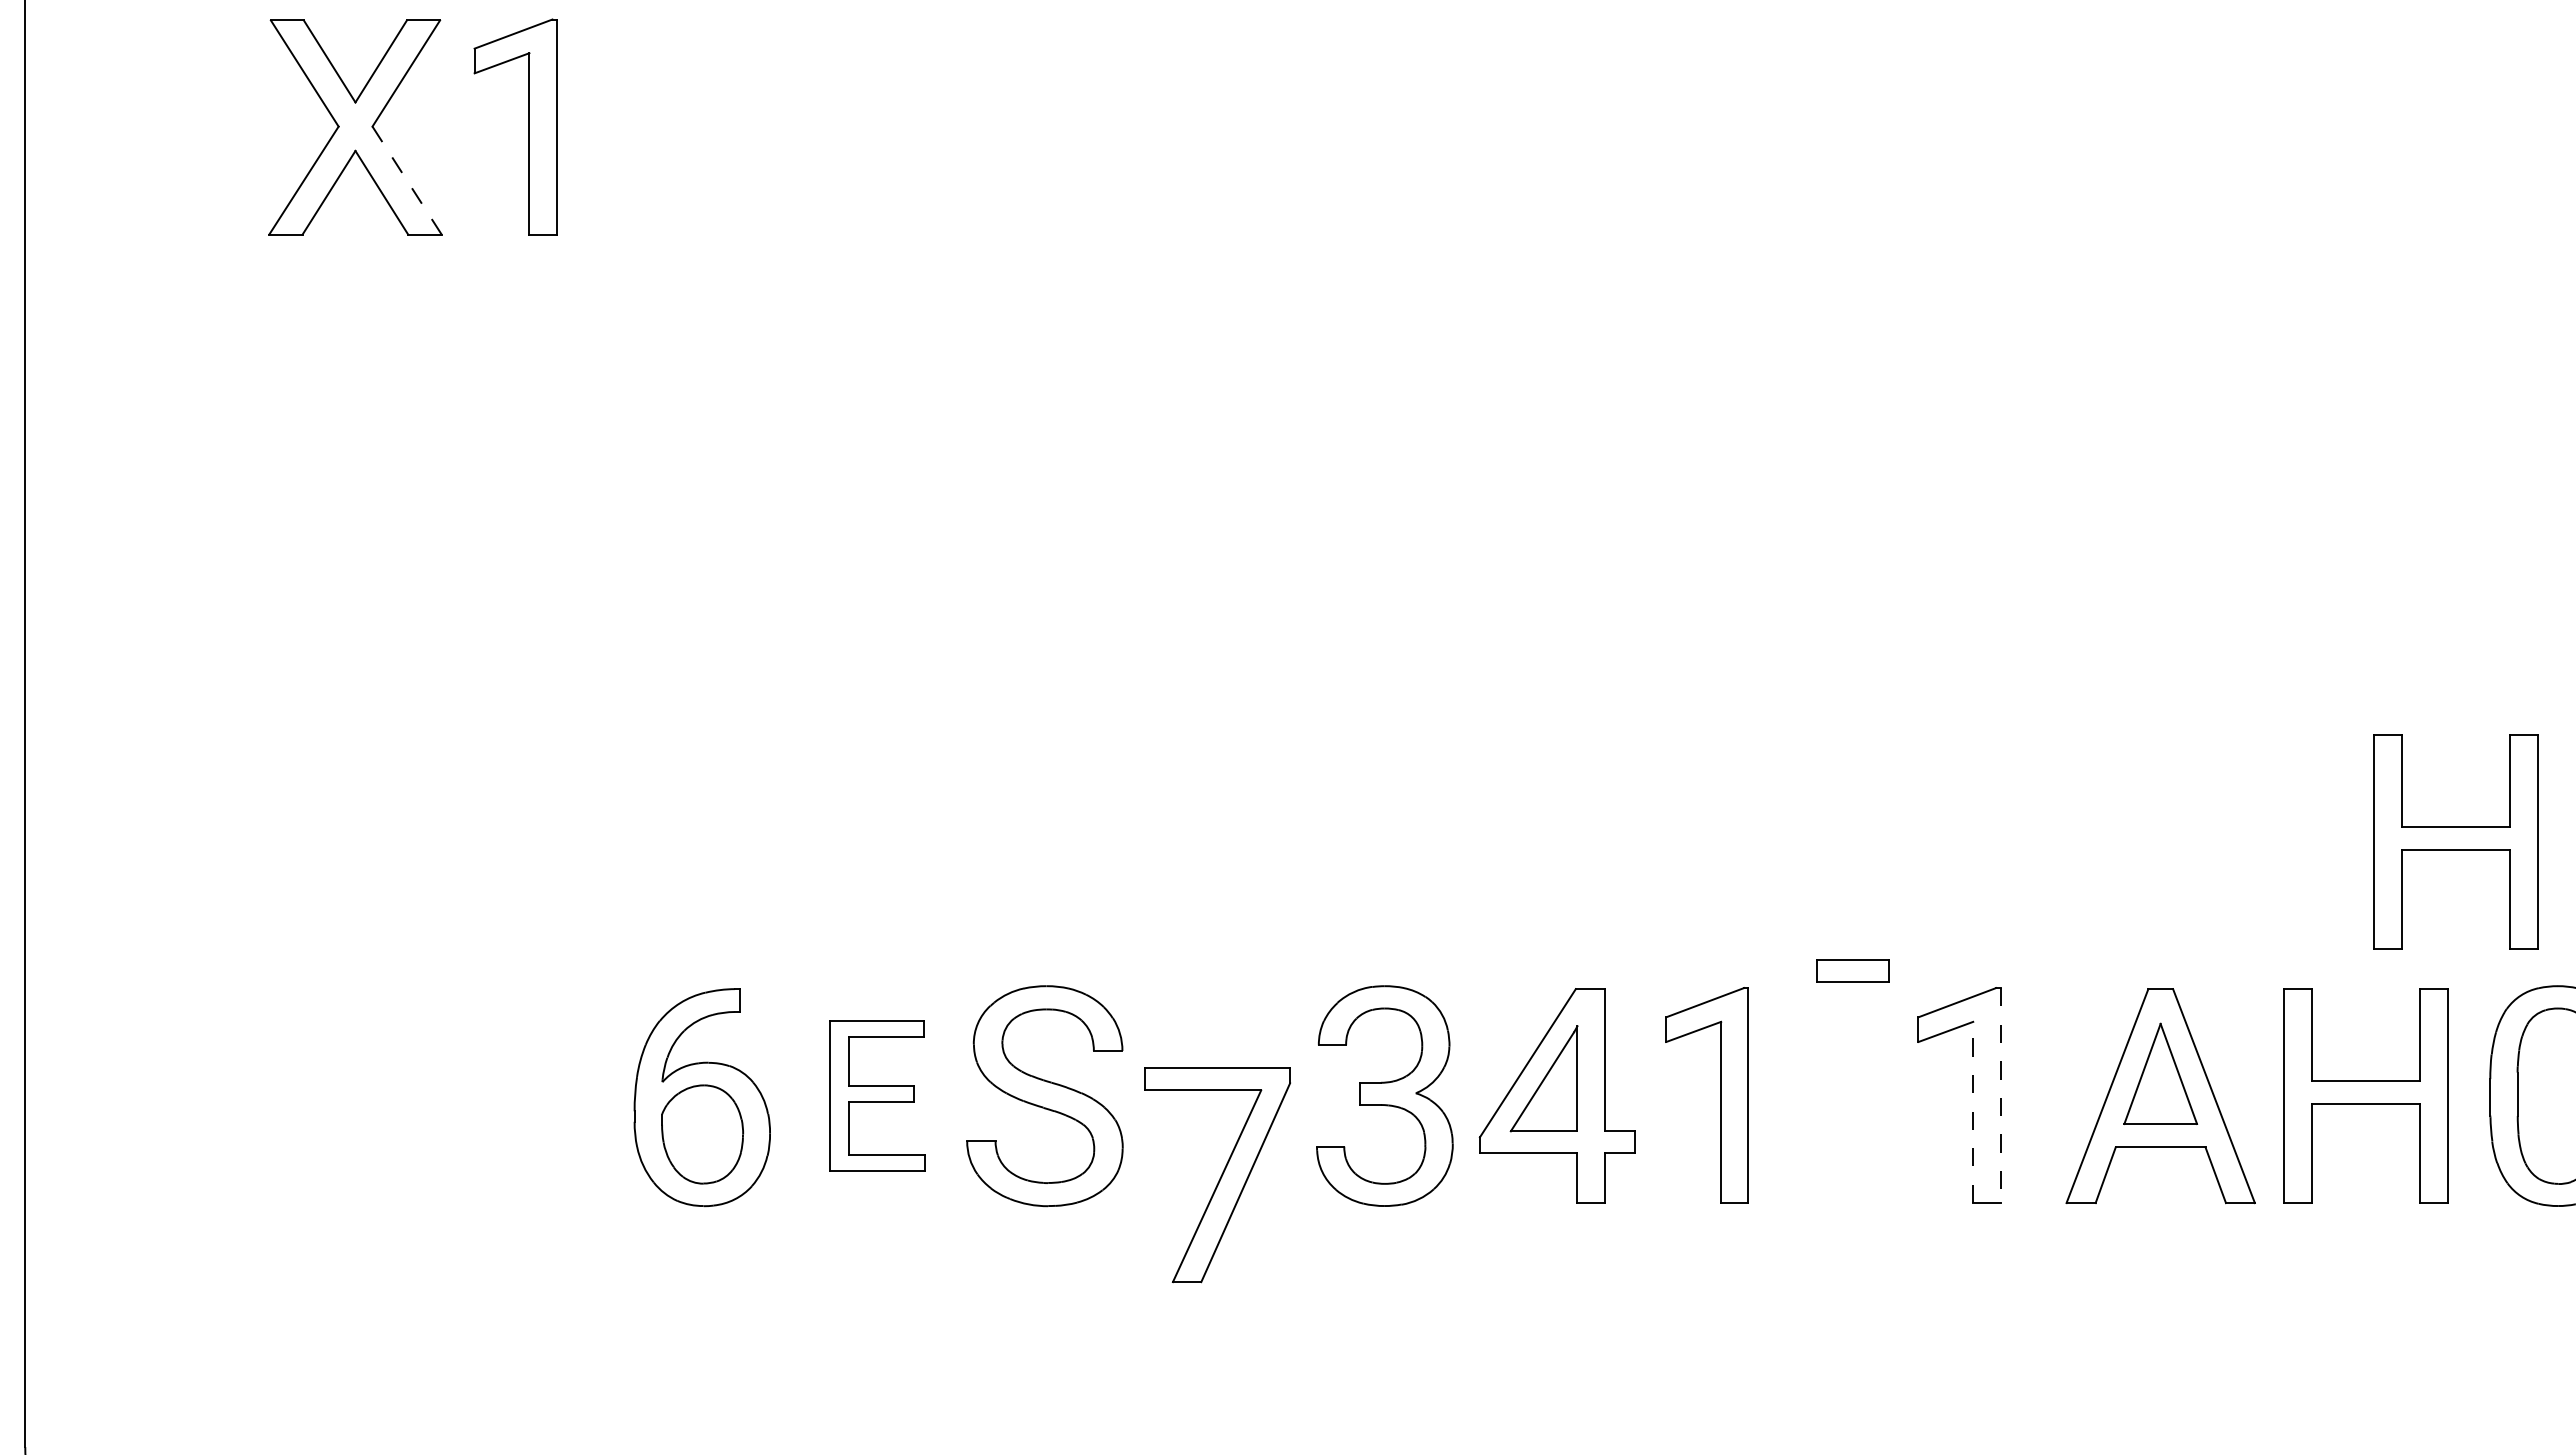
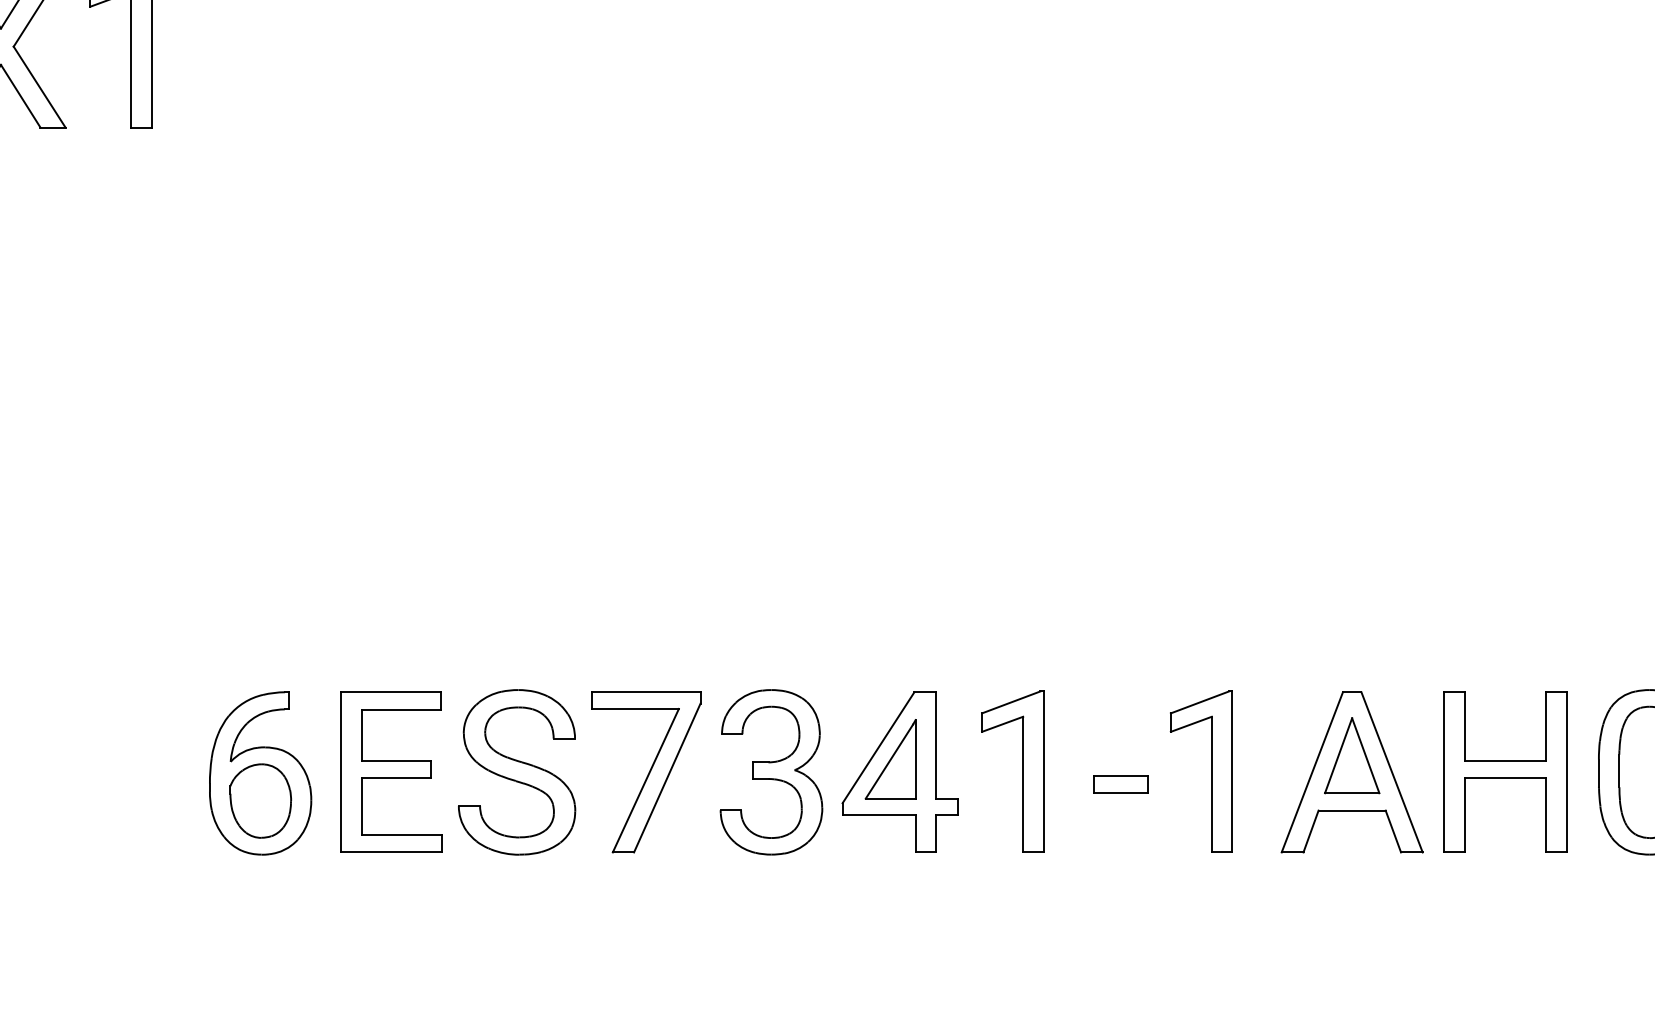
line: (407, 181) -> (39, 87), dashed -> solid
part: (2455, 841) -> (1572, 581), removed
part: (1852, 970) -> (1120, 783), moved
part: (876, 1095) -> (390, 771), size x1.43
line: (2000, 1095) -> (1232, 771), dashed -> solid
line: (1973, 1112) -> (1212, 784), dashed -> solid
part: (1217, 1175) -> (646, 772), moved

